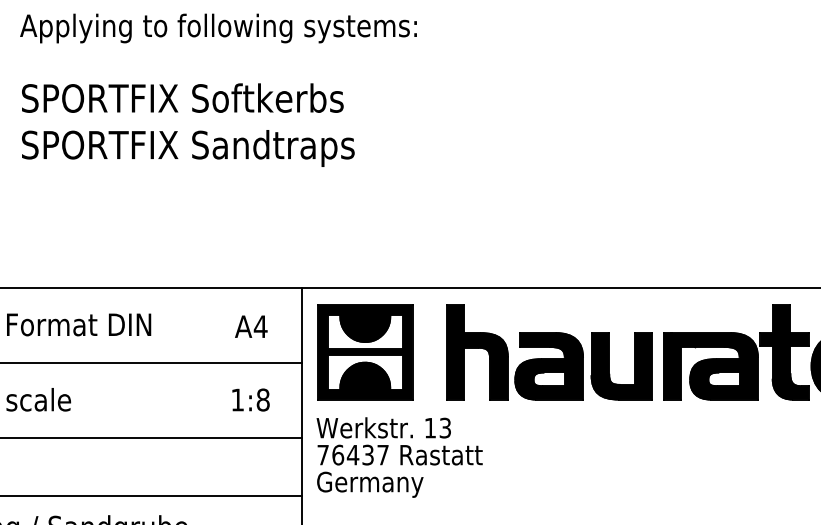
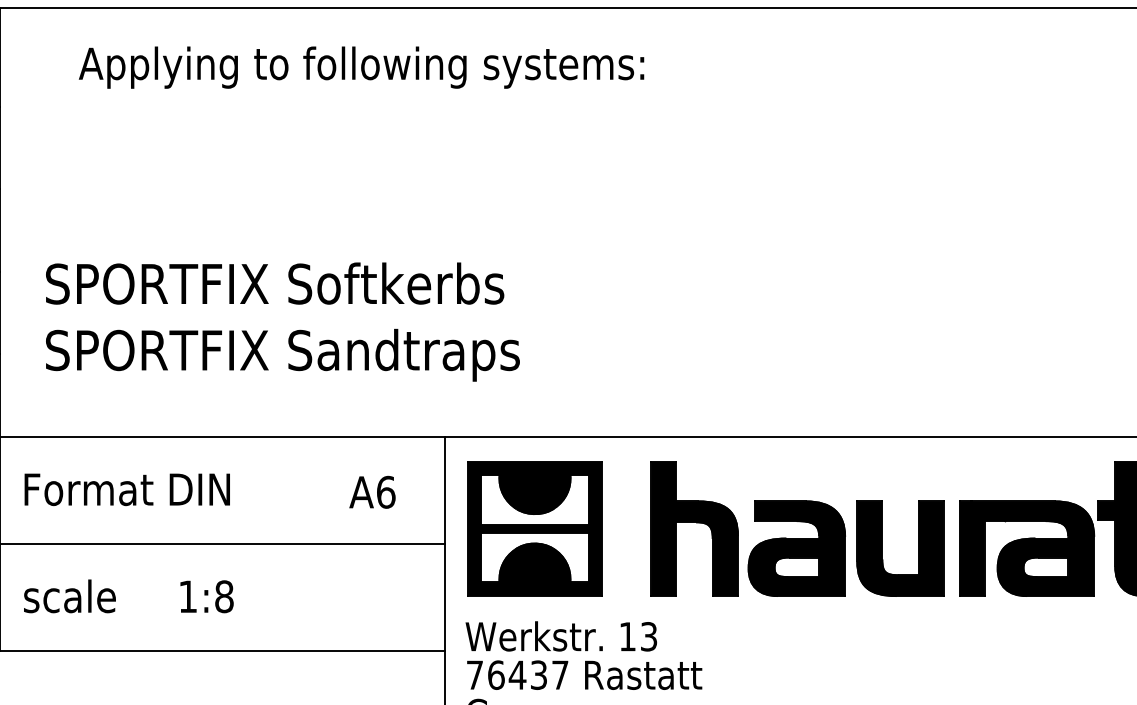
text: (218, 28) -> (361, 67), moved
text: (188, 124) -> (283, 321), moved
text: (260, 326) -> (385, 492), A4 -> A6
text: (250, 399) -> (206, 595), moved

